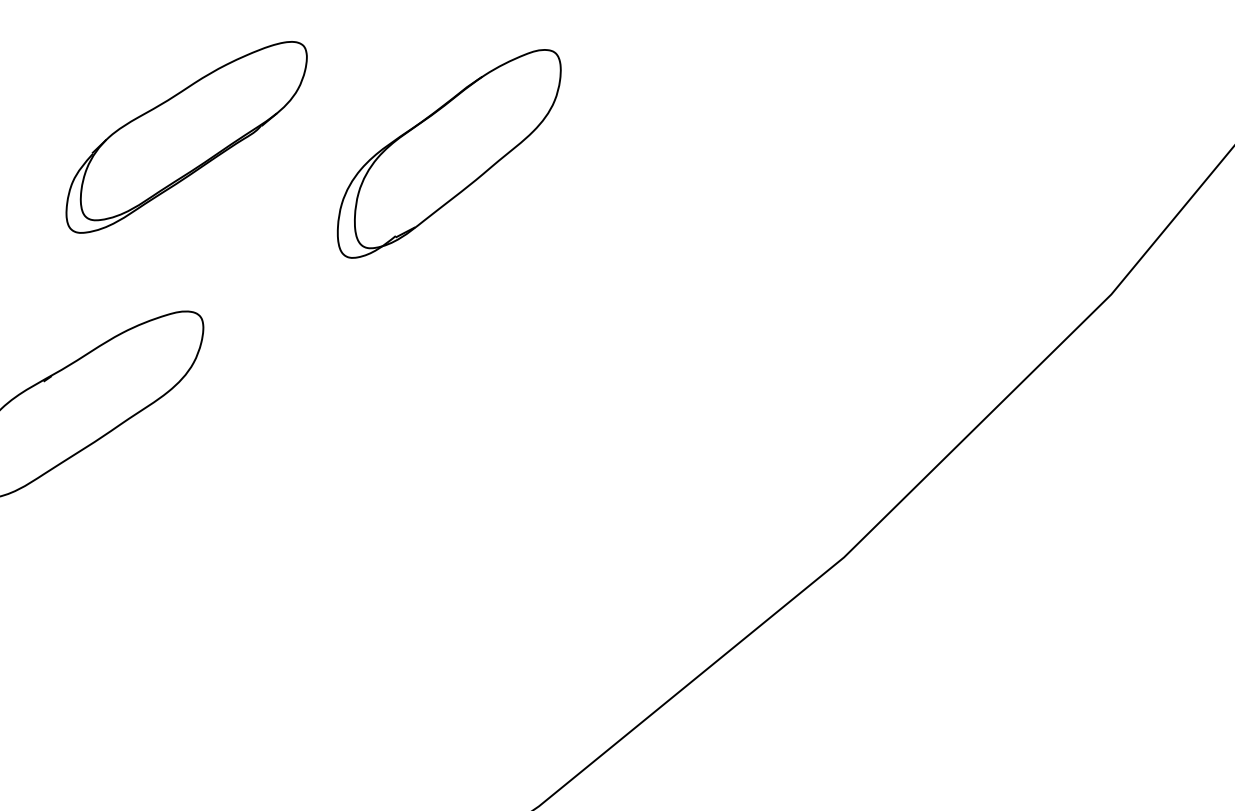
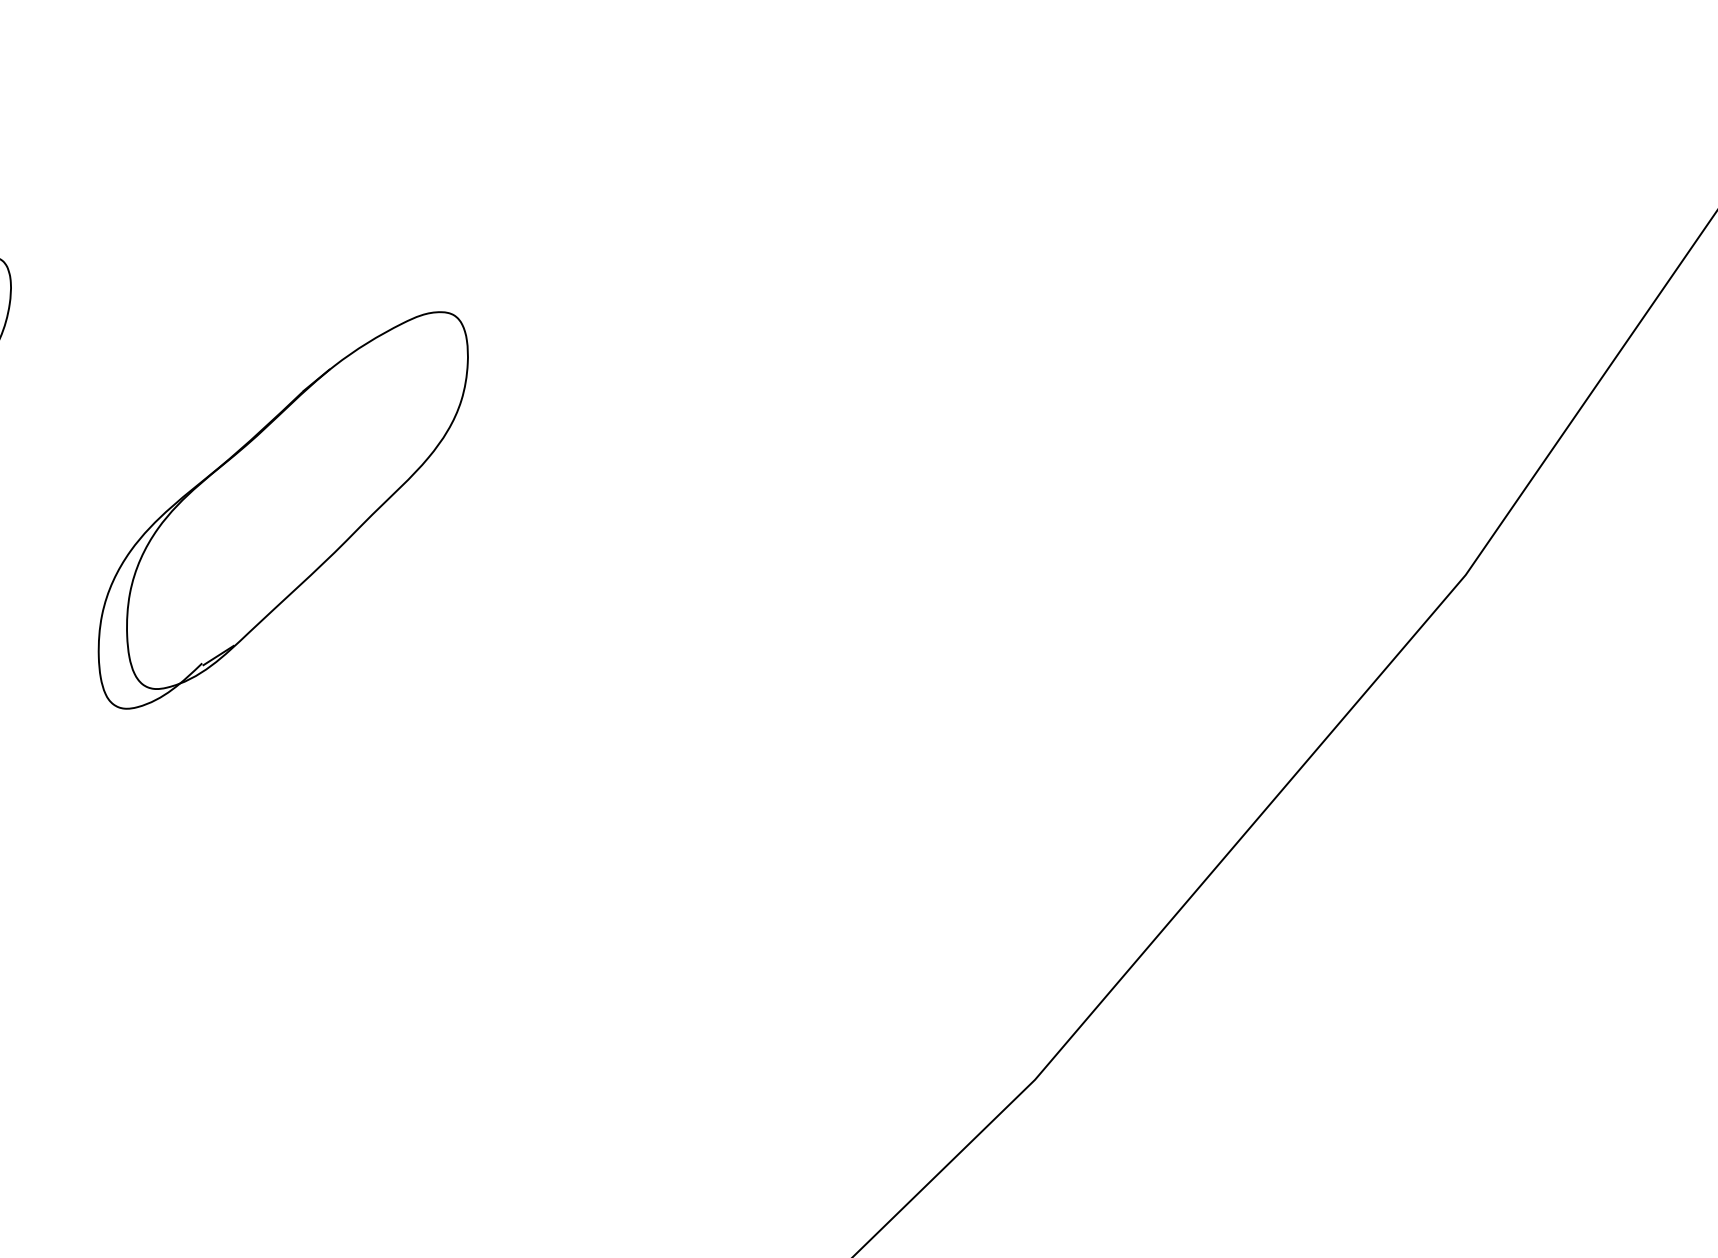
part: (448, 153) -> (282, 509), moved

